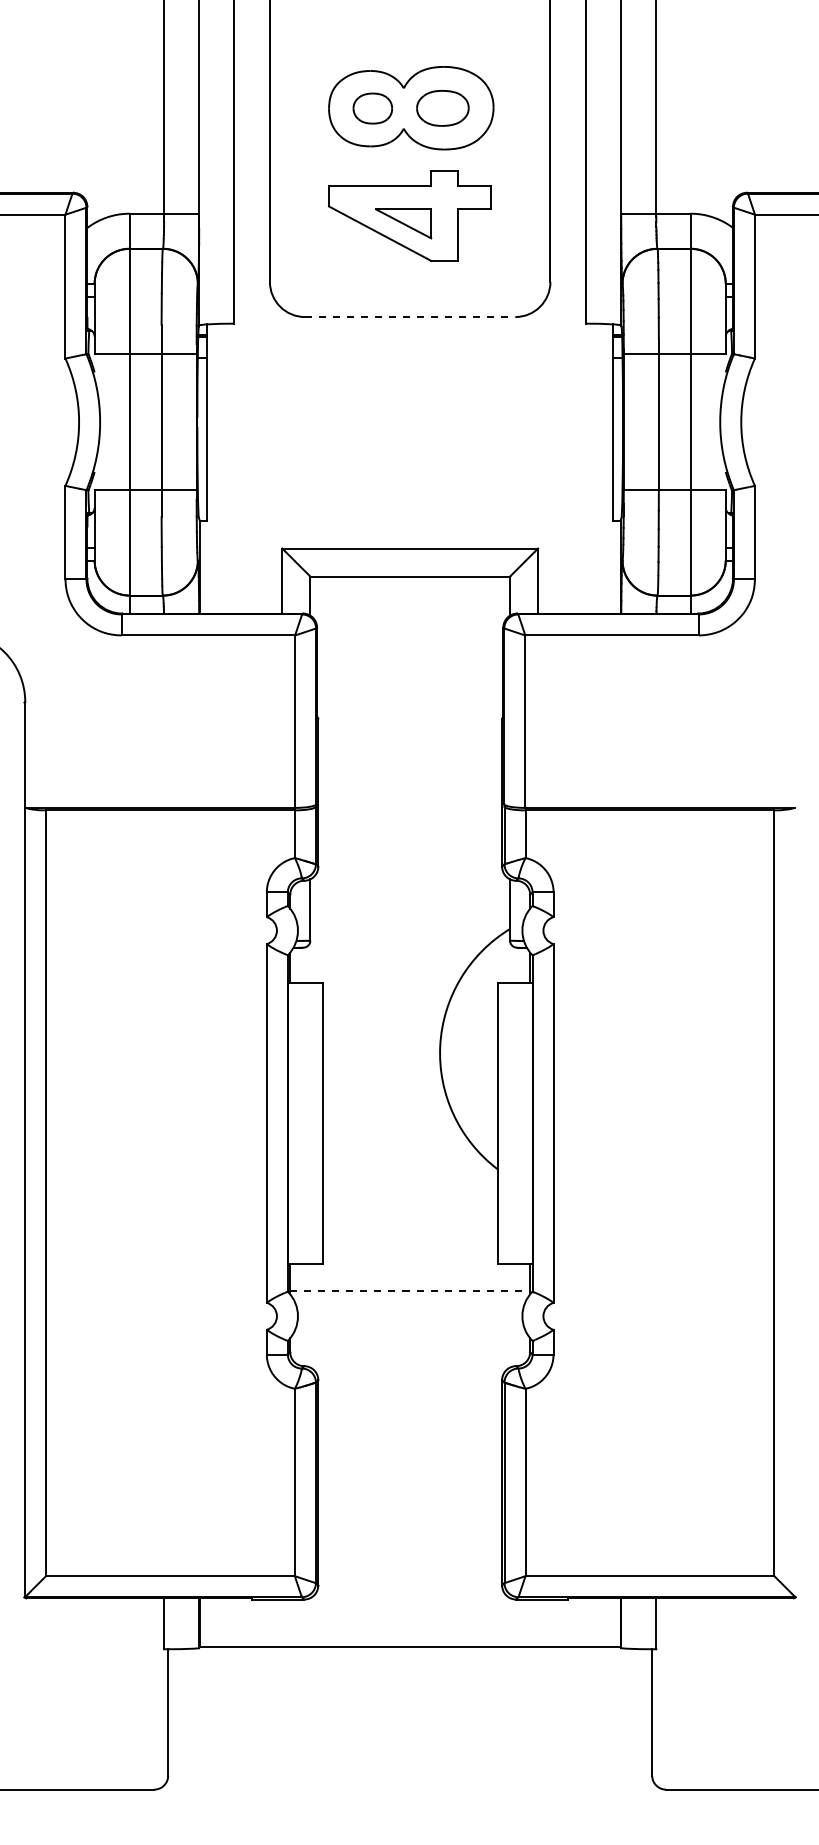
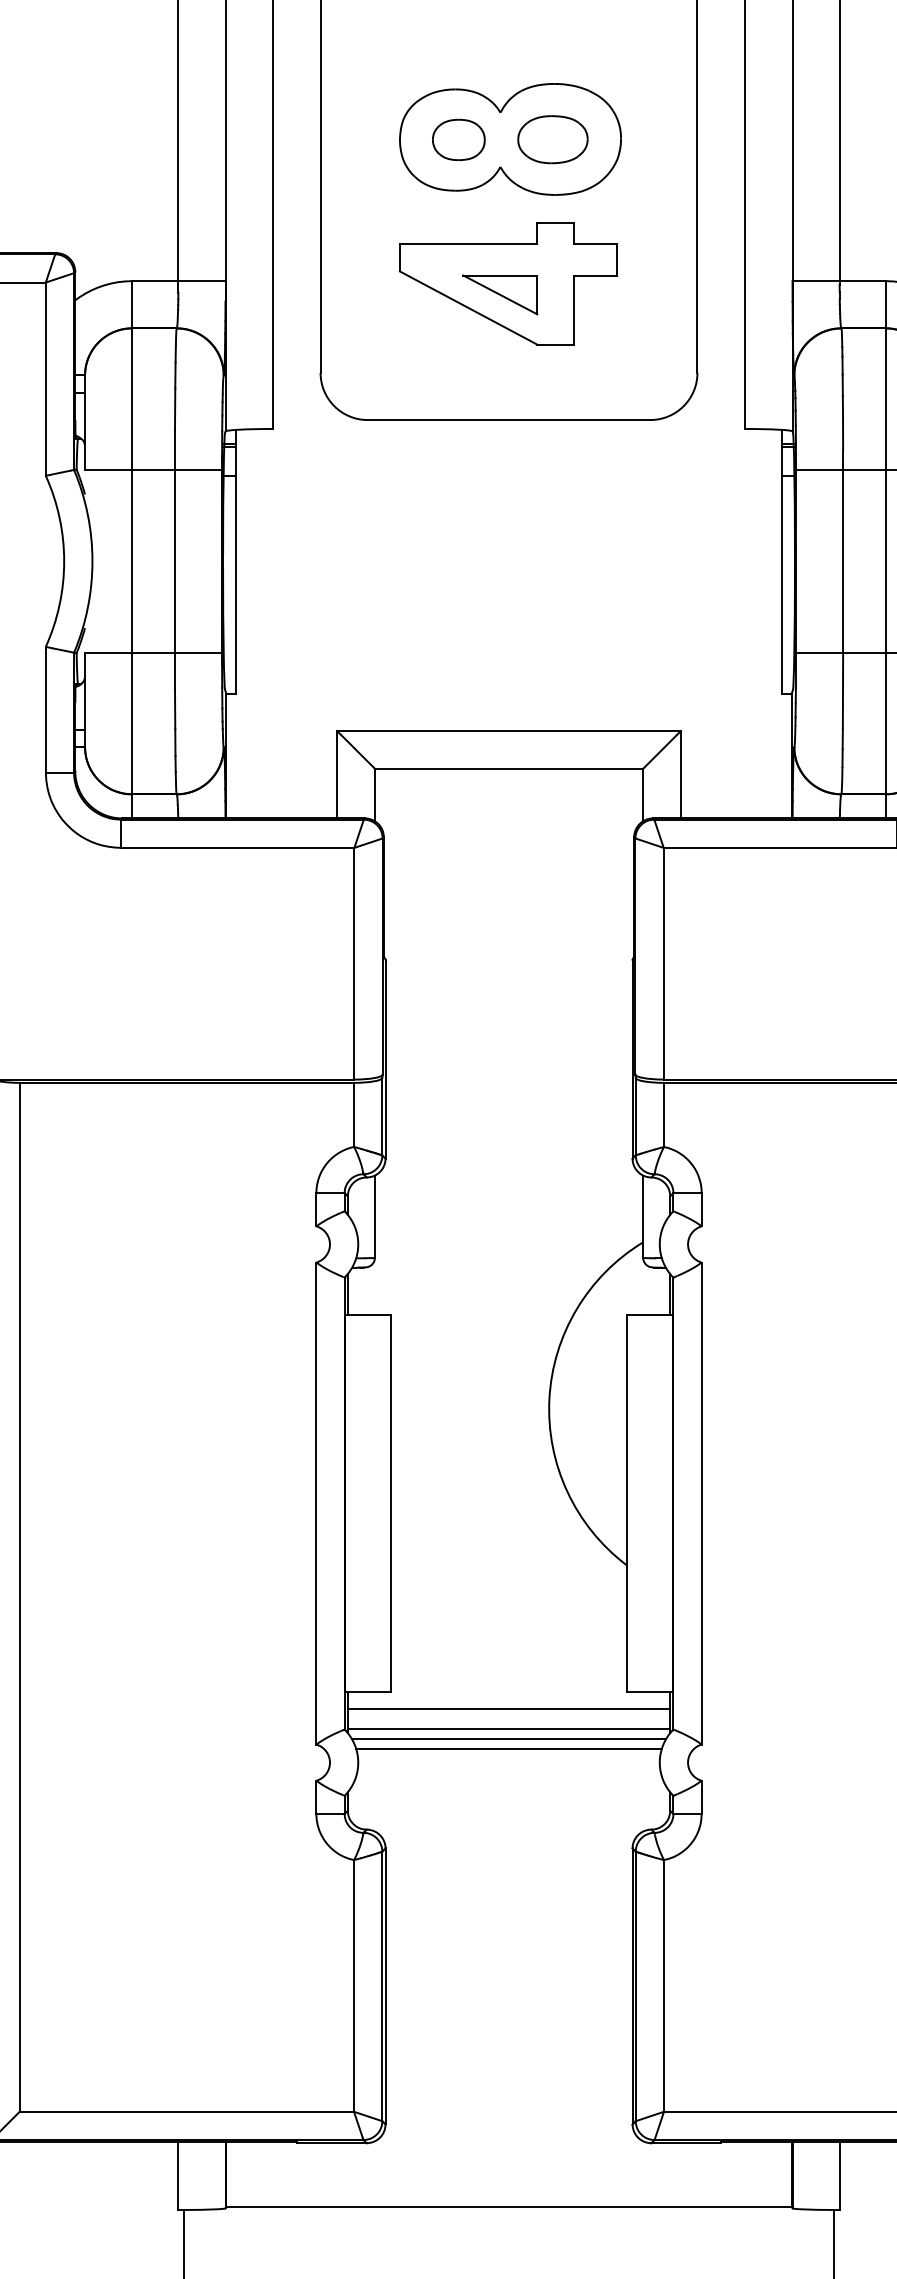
line: (410, 317) -> (509, 420), dashed -> solid
line: (410, 1276) -> (509, 1709), added
line: (410, 1290) -> (509, 1727), dashed -> solid
line: (410, 1298) -> (509, 1738), added
line: (410, 1305) -> (509, 1748), added

